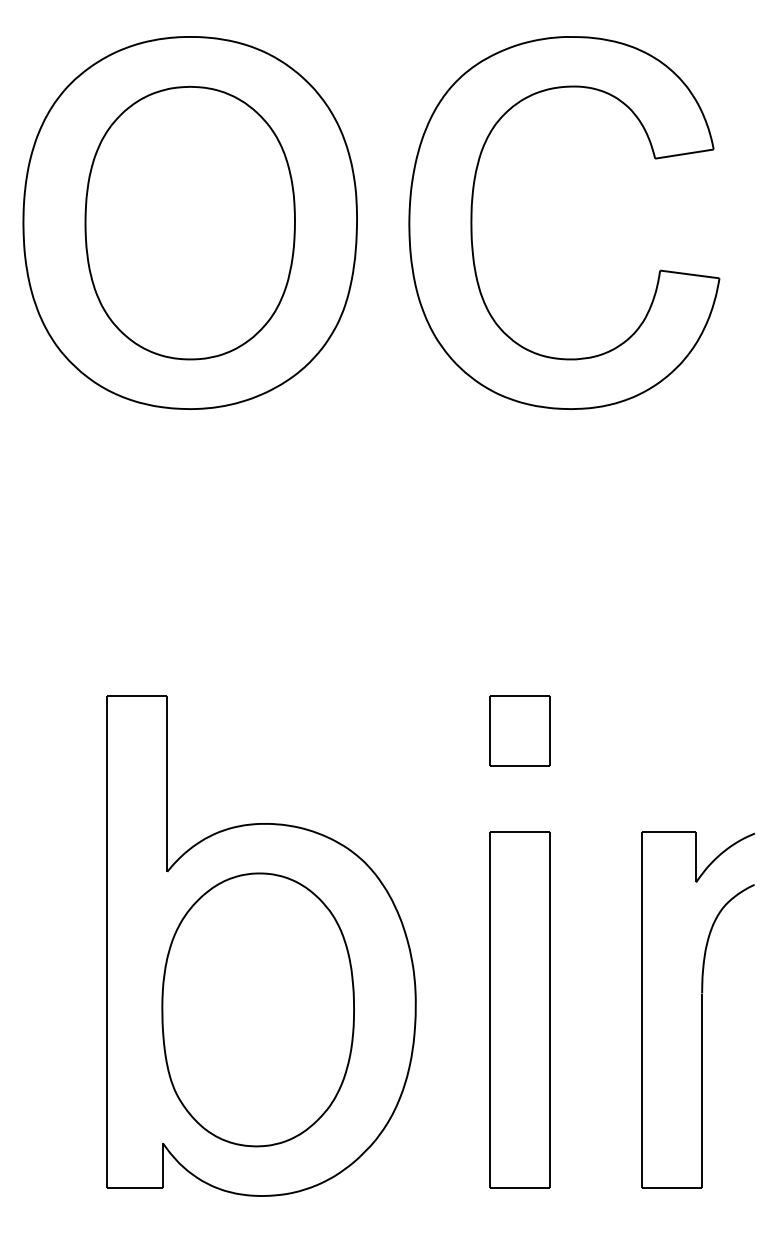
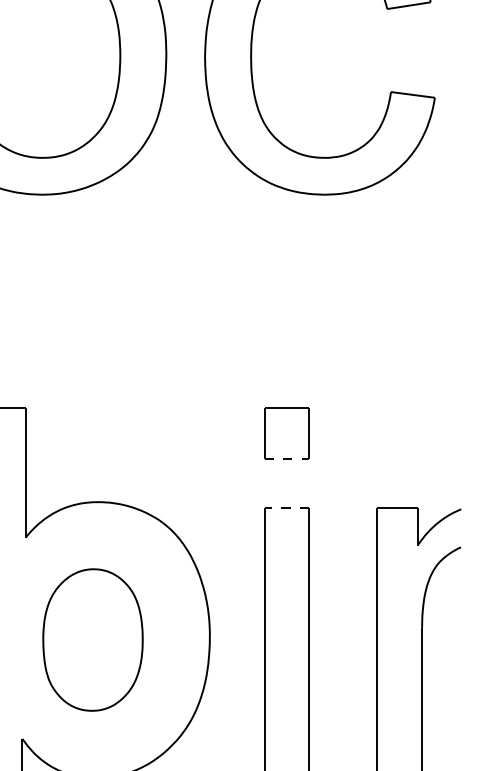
line: (520, 765) -> (287, 458), solid -> dashed
line: (519, 831) -> (286, 507), solid -> dashed
part: (257, 1009) -> (92, 639), size x0.7

